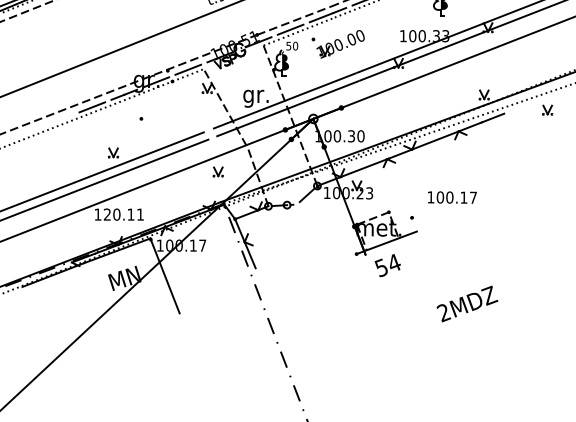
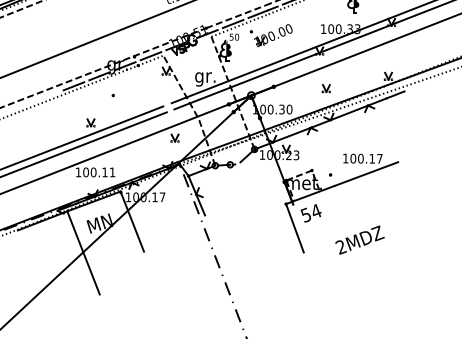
part: (546, 110) -> (325, 88), moved
text: (106, 214) -> (85, 172), 120.11 -> 100.11
line: (456, 217) -> (366, 174), added
line: (367, 284) -> (294, 228), added
text: (466, 303) -> (359, 239), moved
line: (104, 314) -> (83, 252), added

